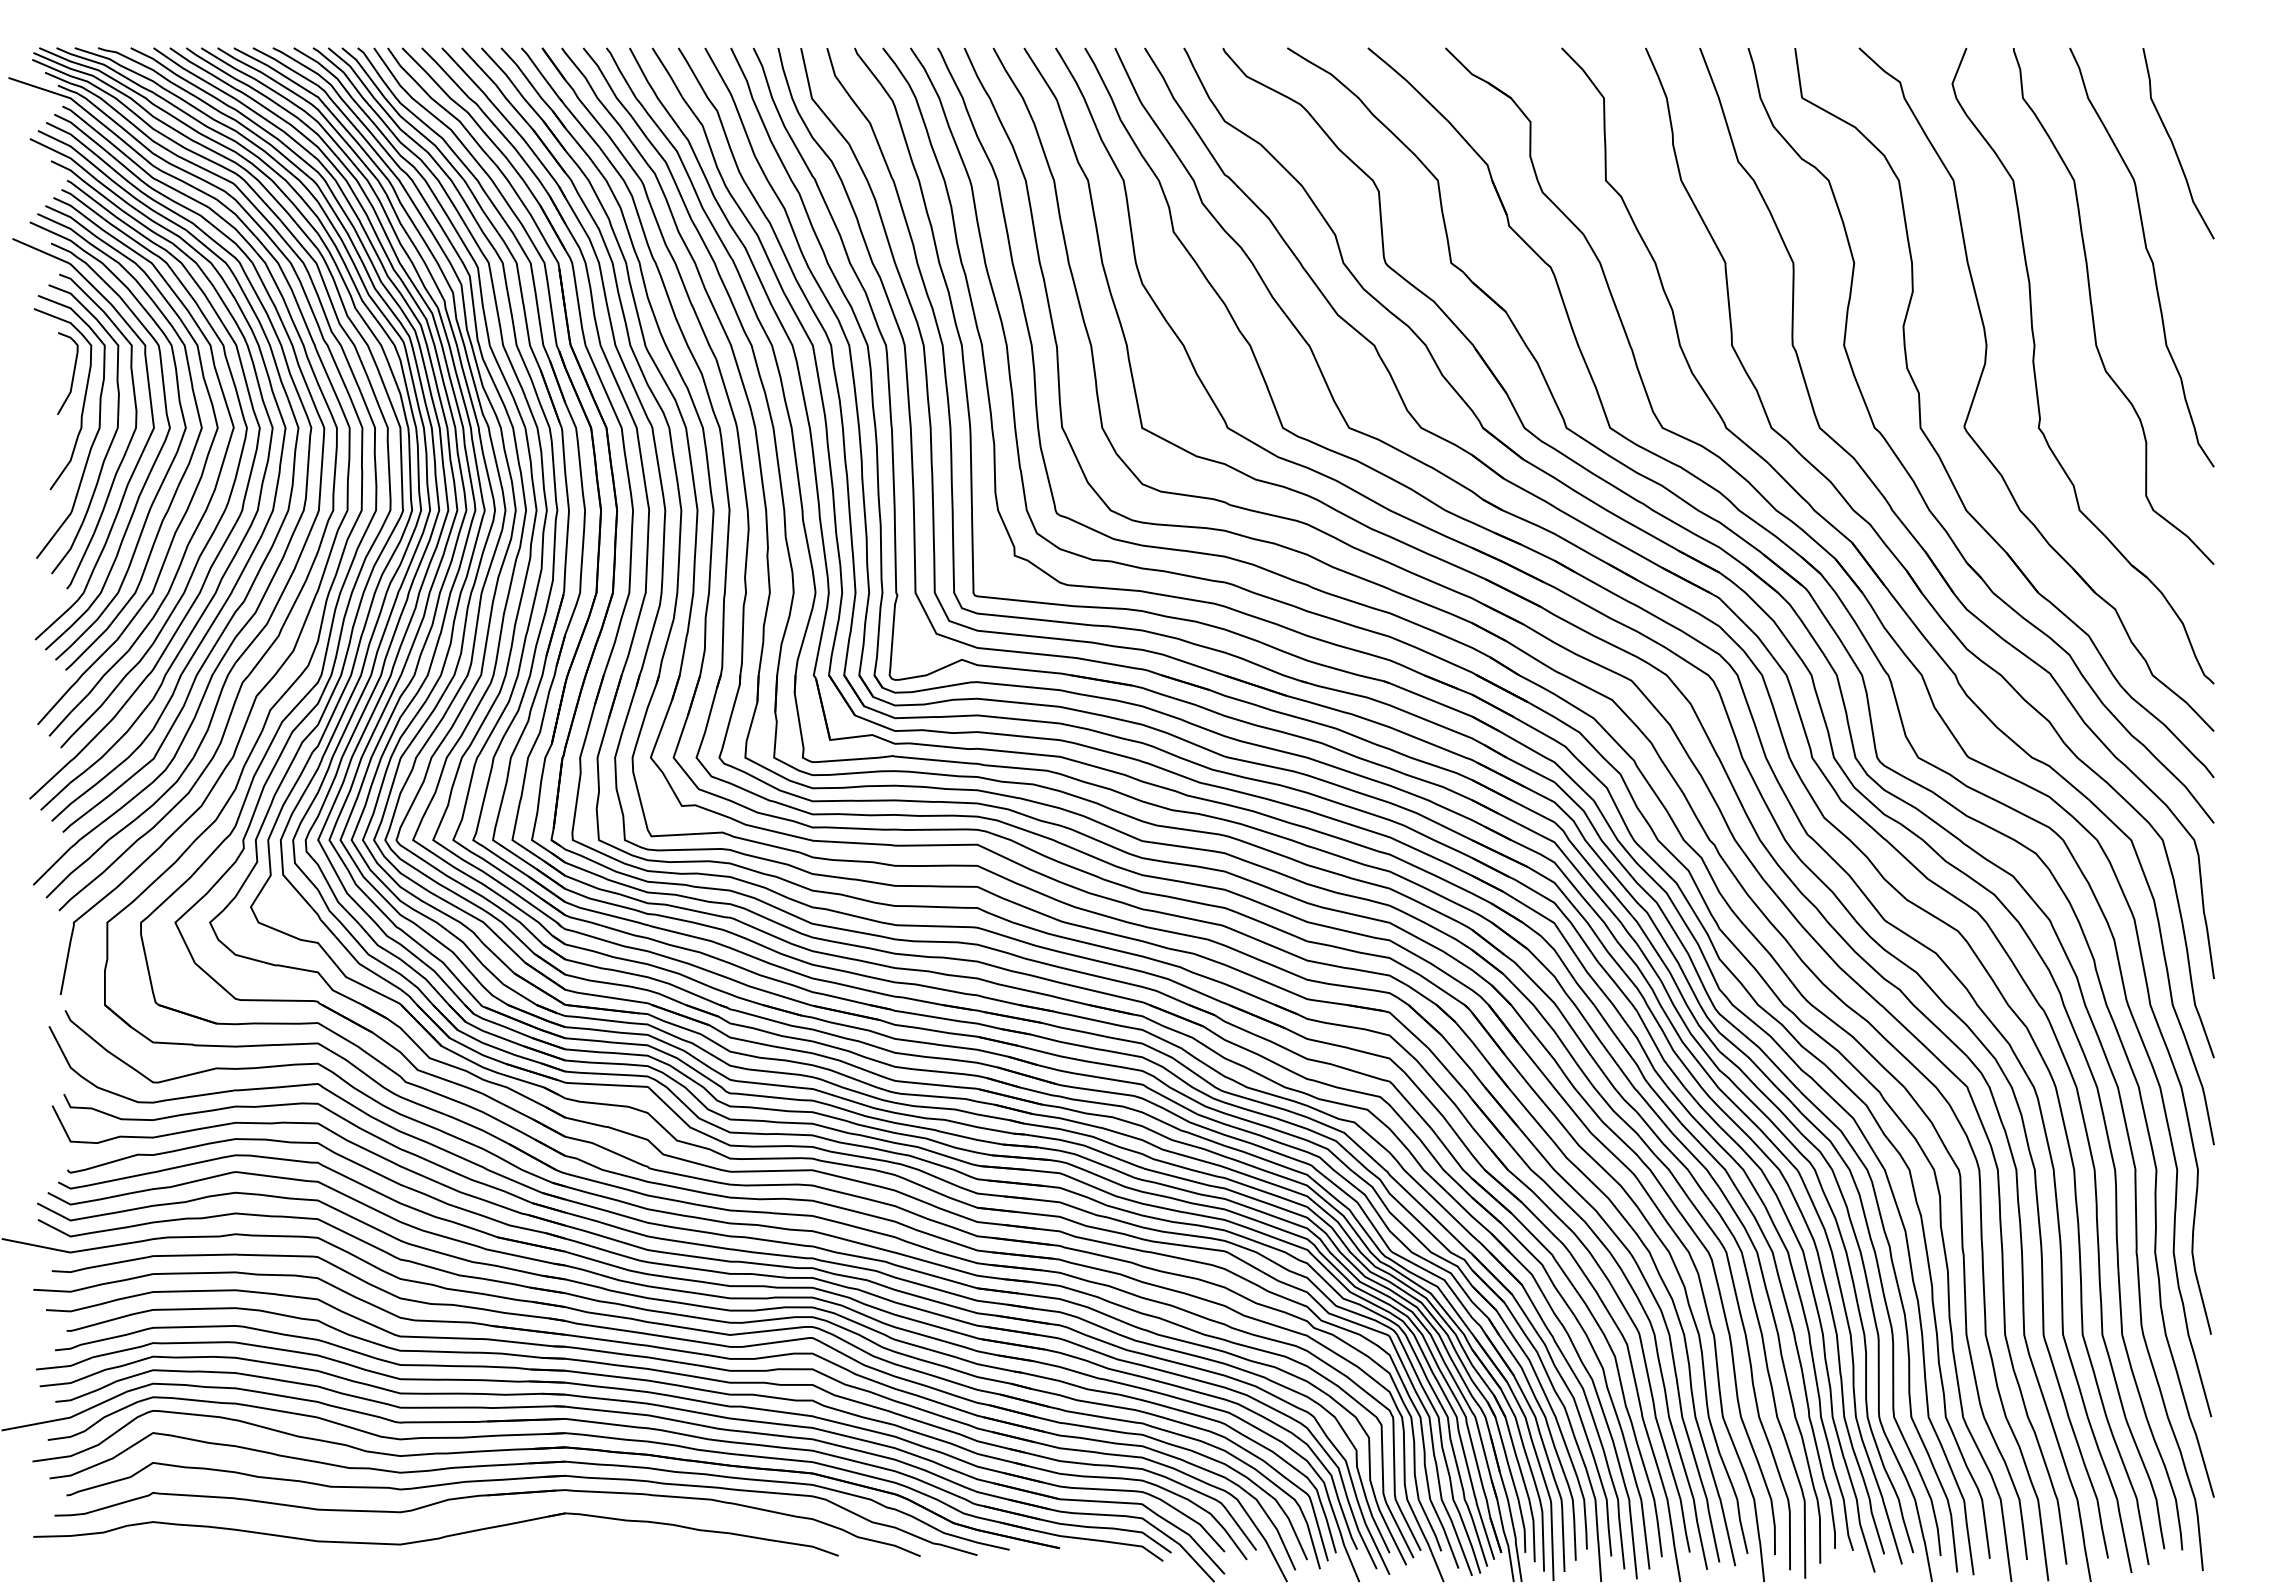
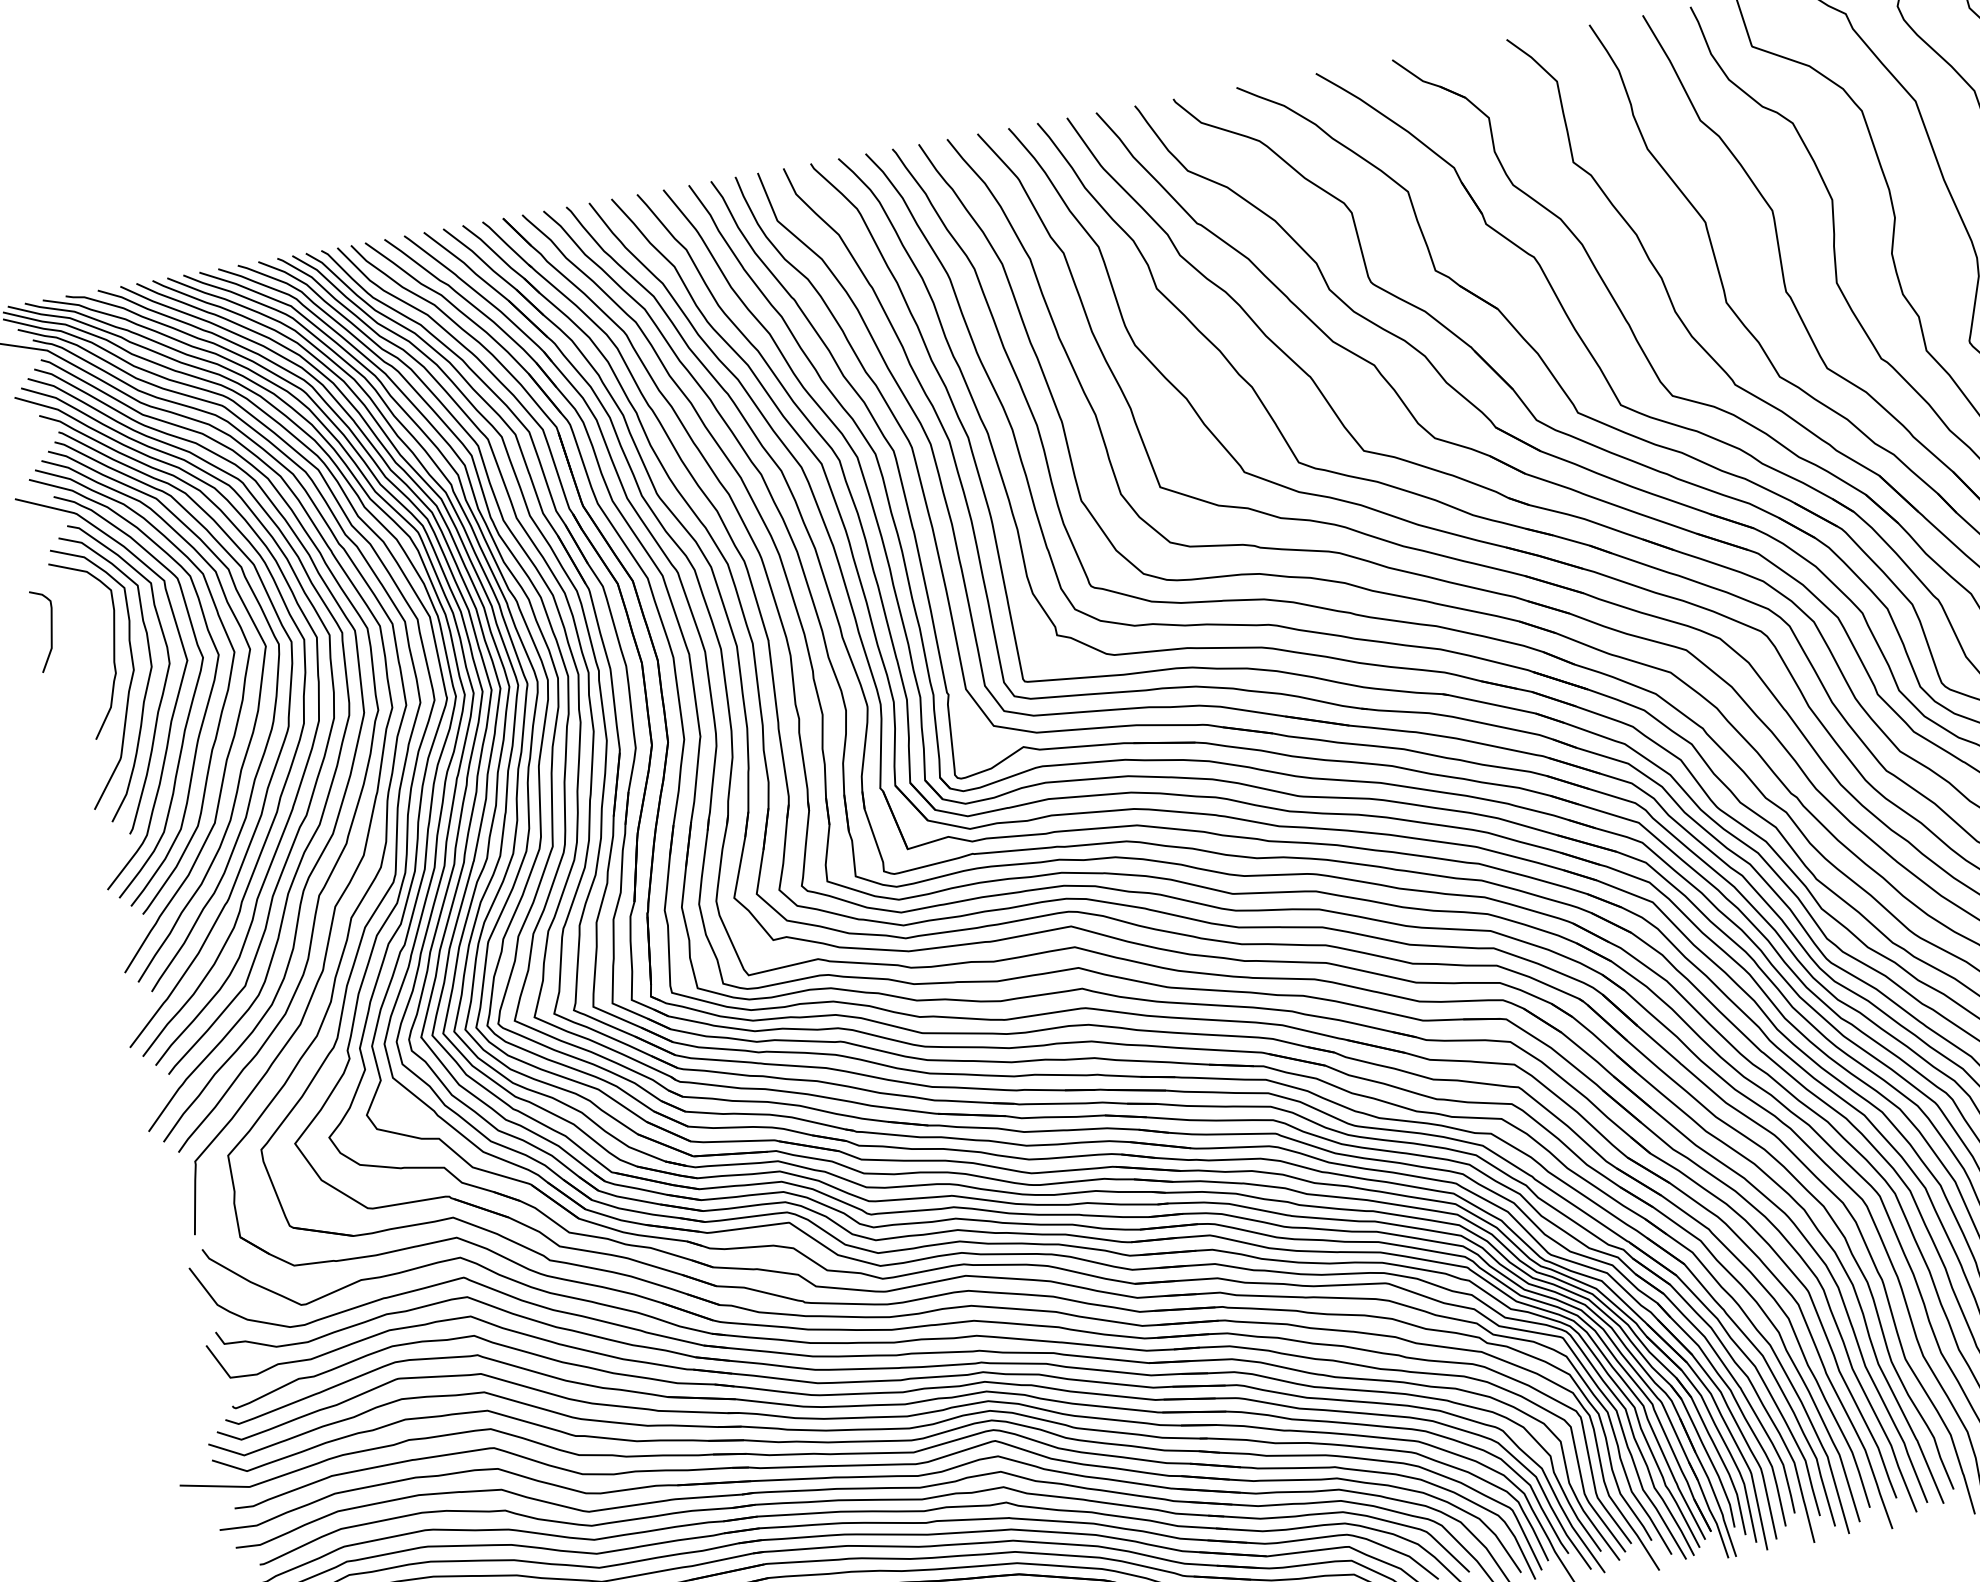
curve: (72, 374) -> (50, 630), moved

